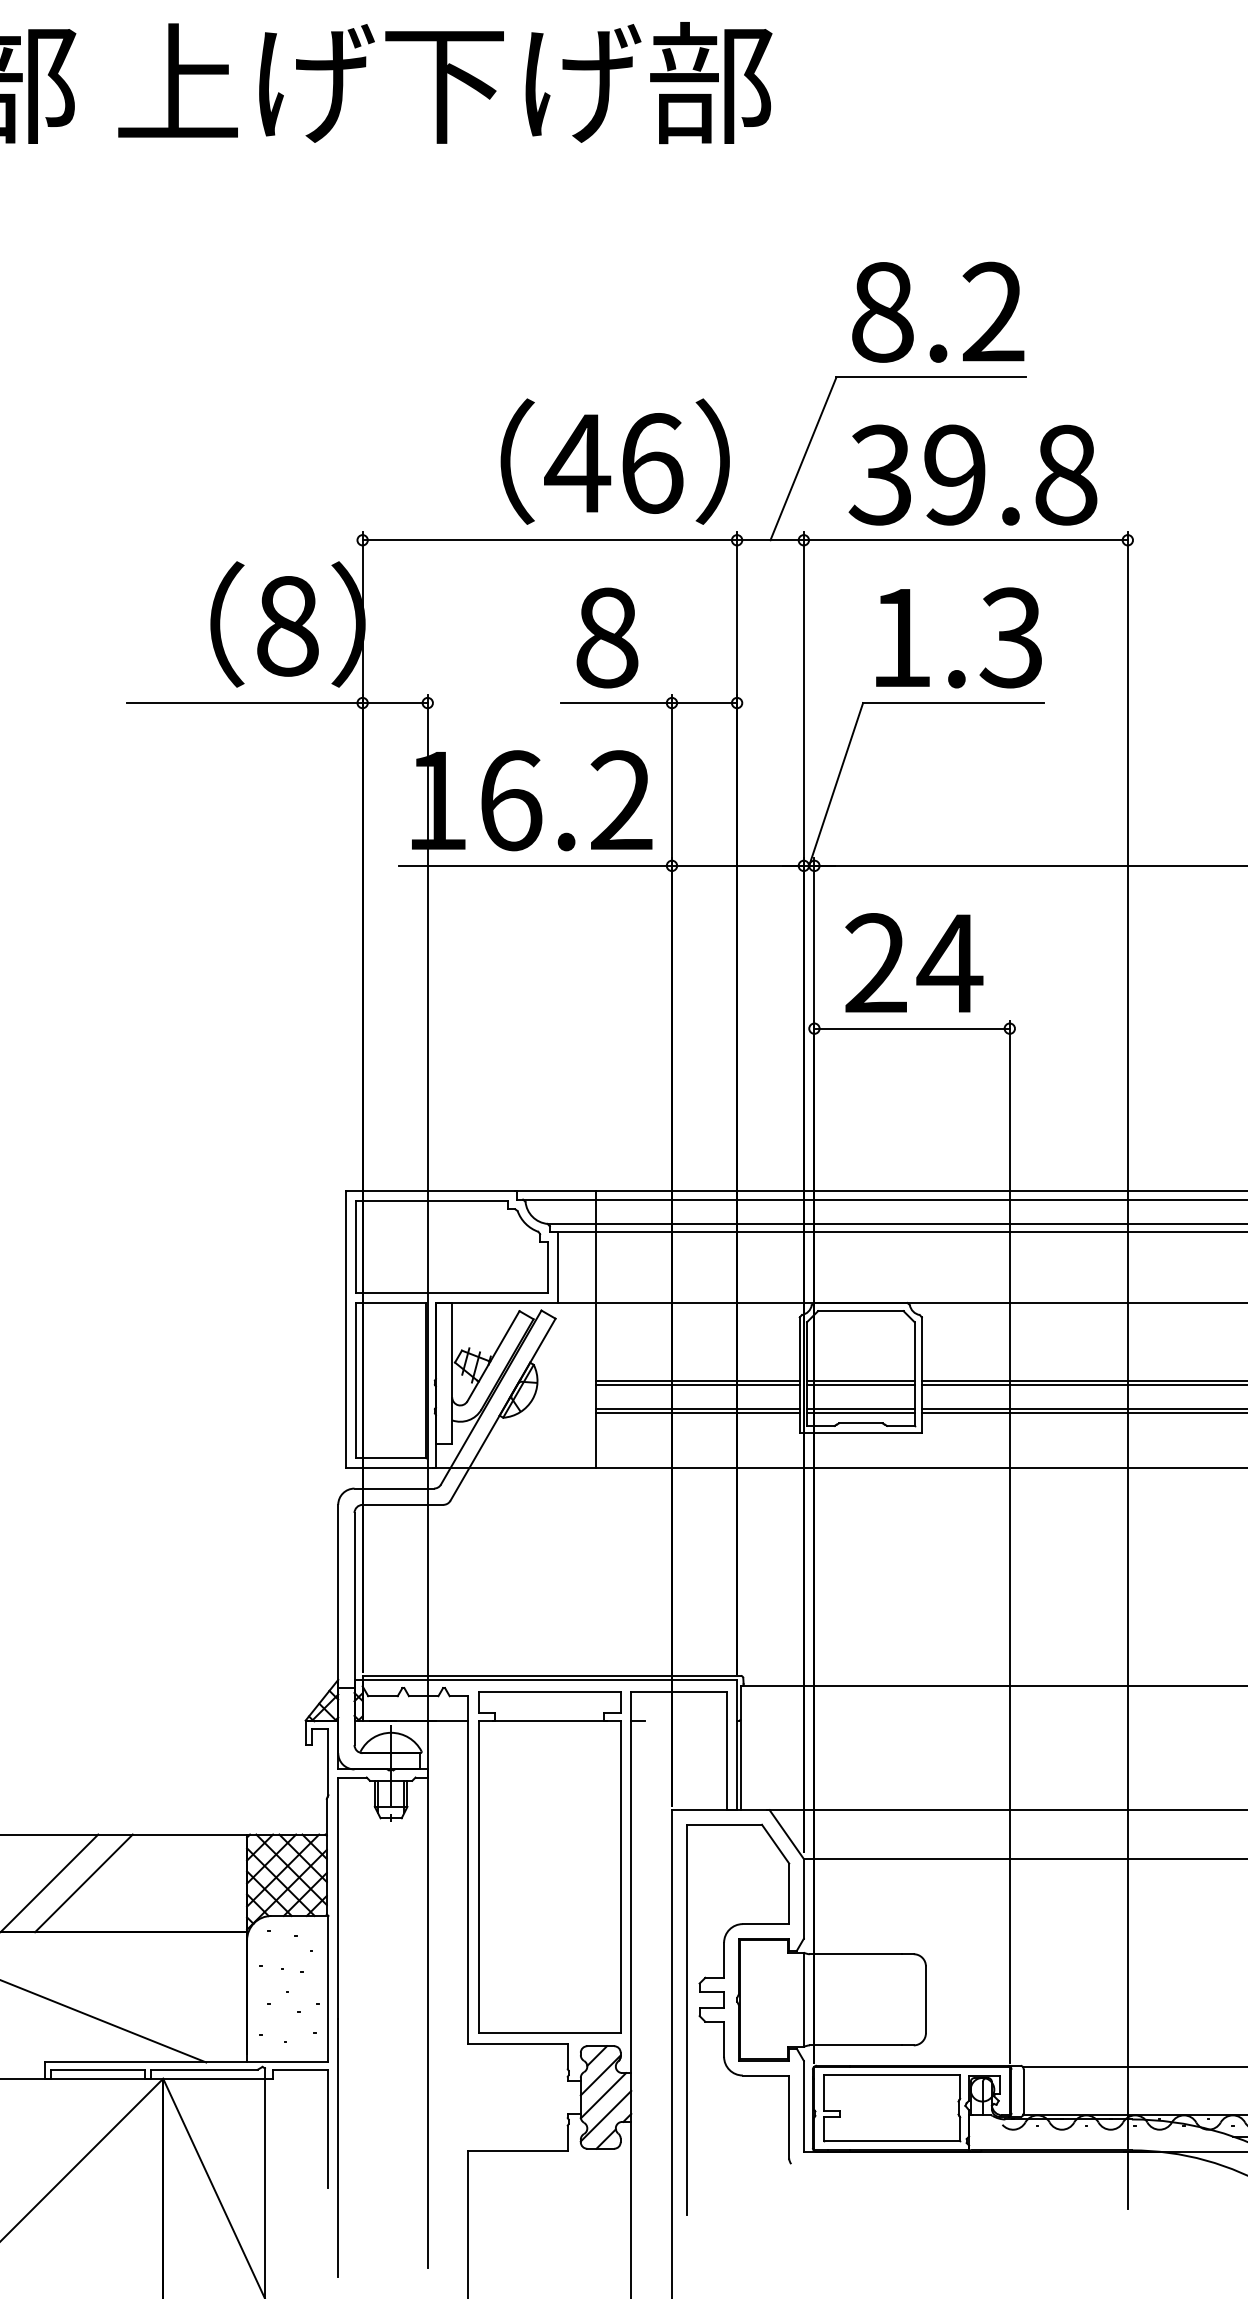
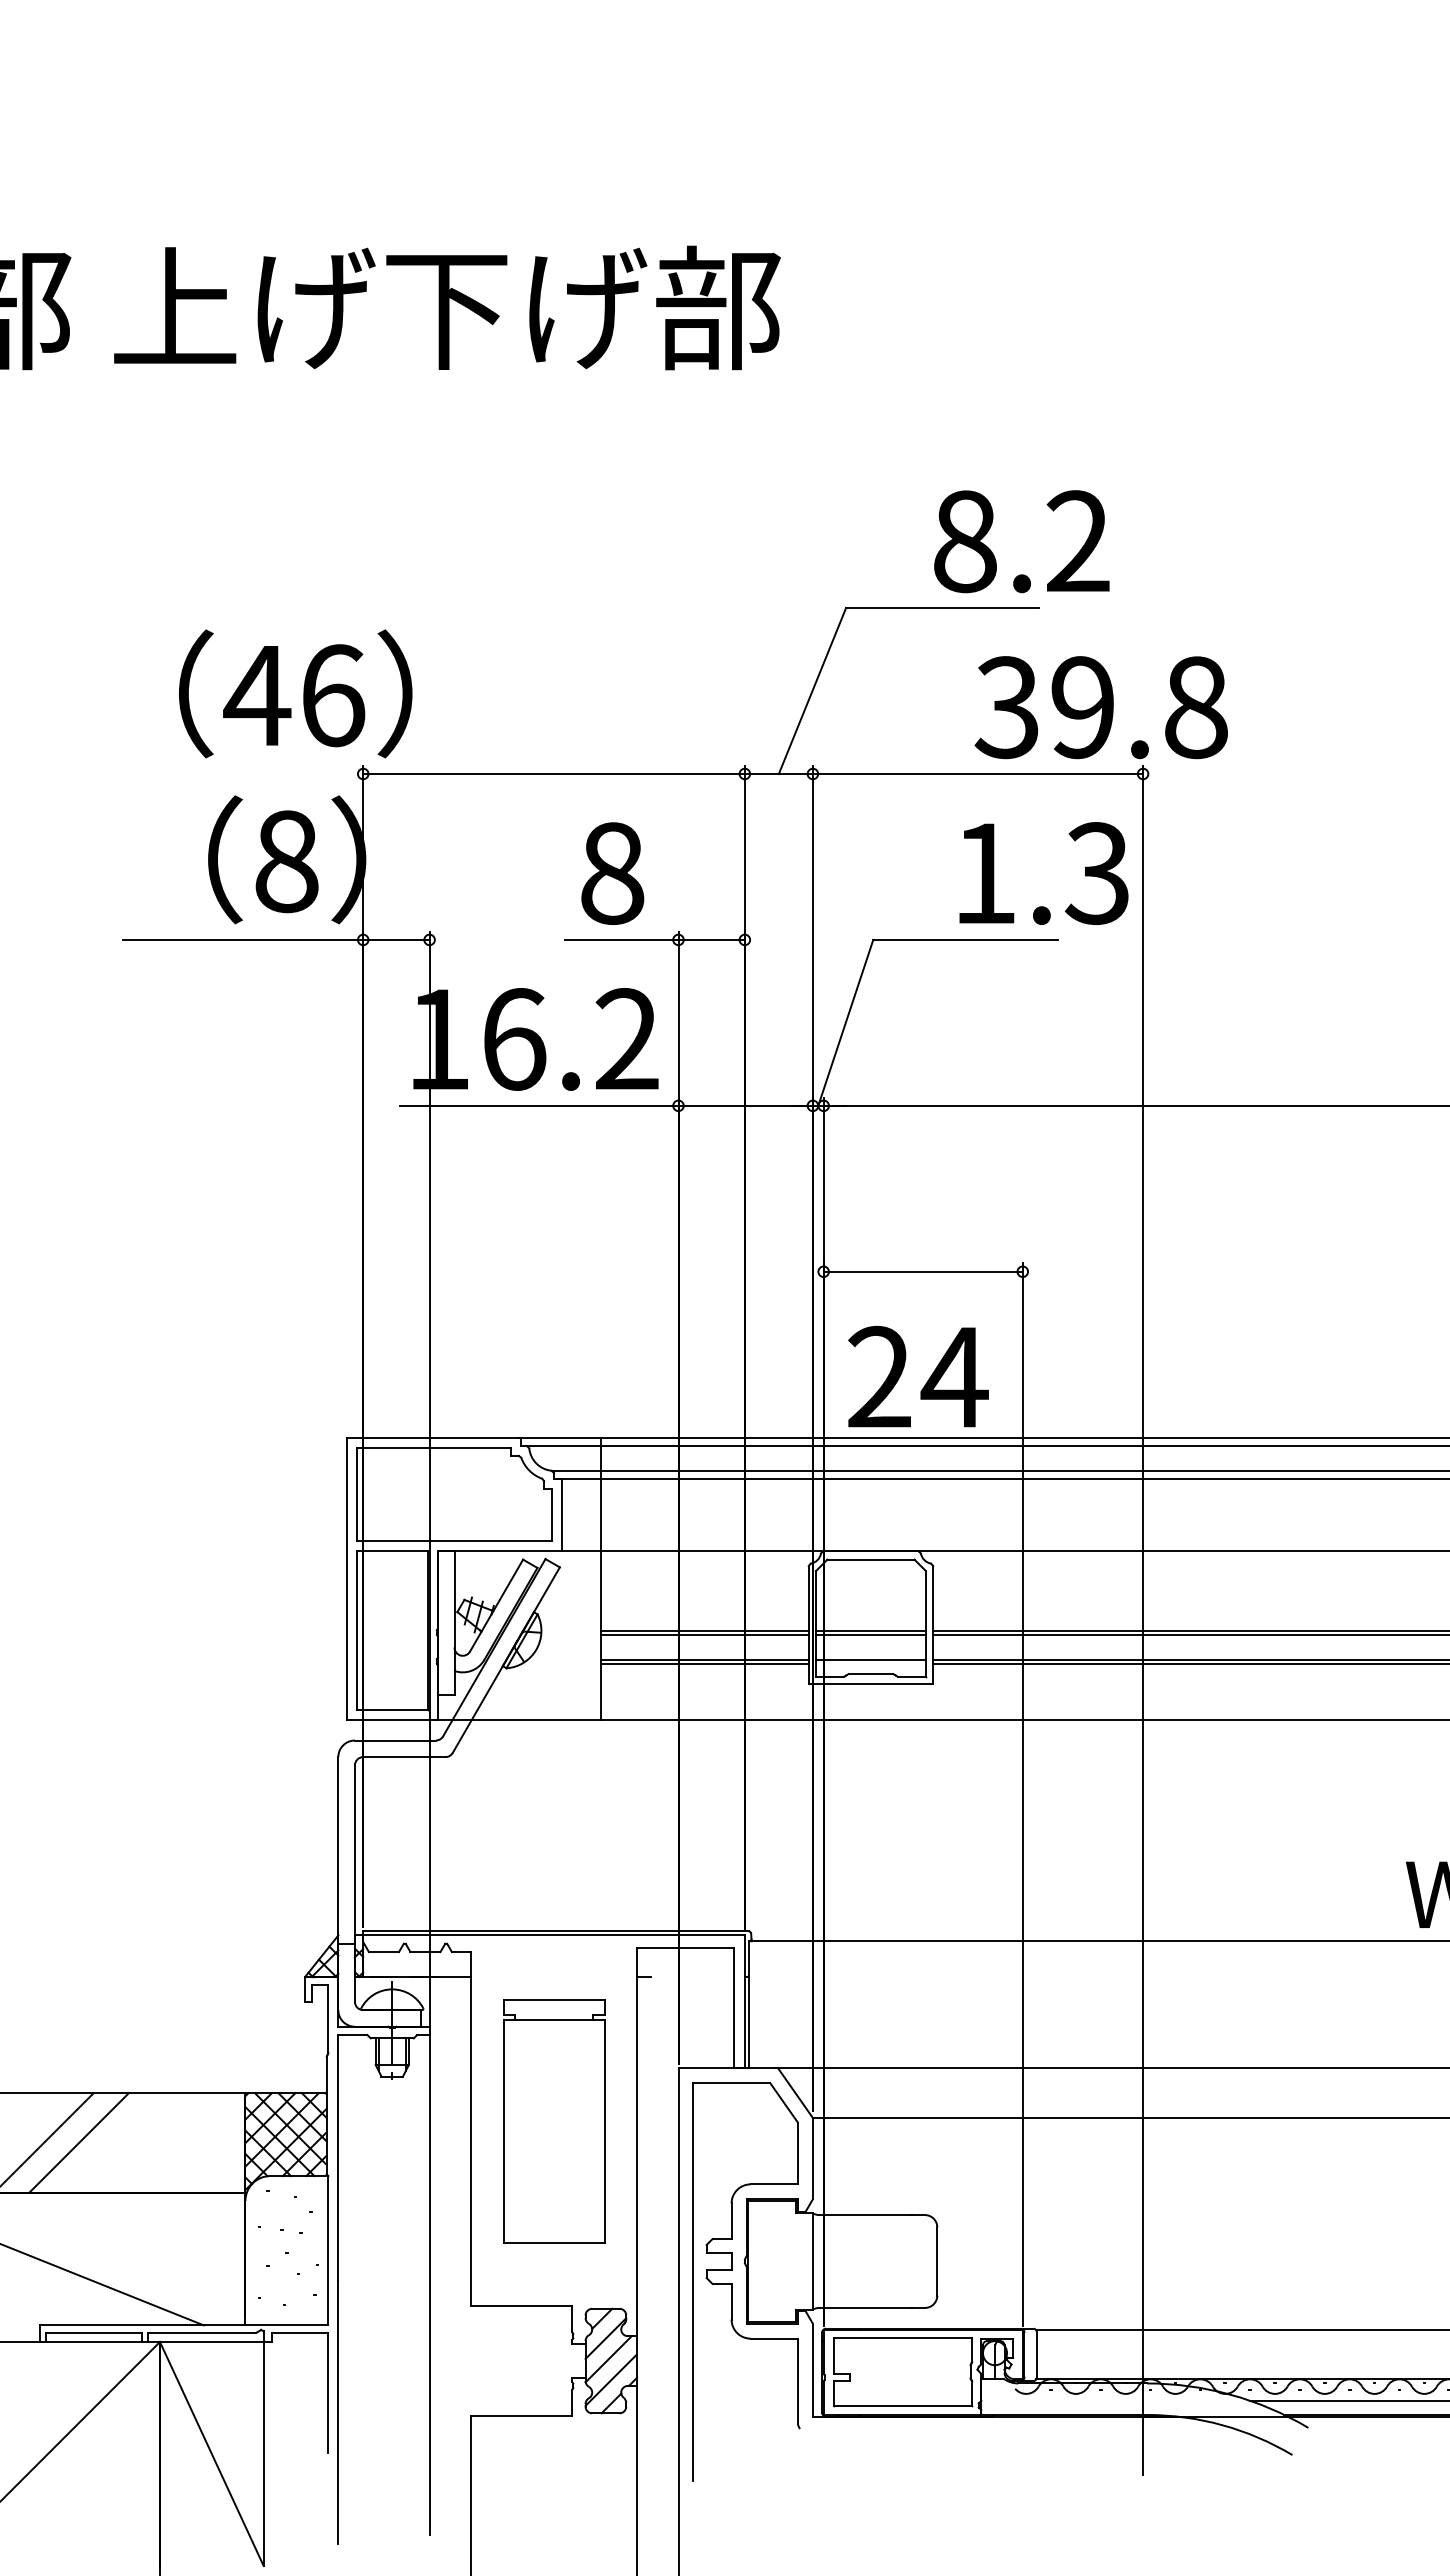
text: (937, 312) -> (1021, 541), moved
text: (615, 461) -> (295, 693), moved
text: (972, 475) -> (1100, 707), moved
text: (958, 637) -> (1043, 873), moved
text: (914, 962) -> (918, 1376), moved
line: (860, 1413) -> (870, 1663), removed
part: (549, 1862) -> (553, 2121), size x0.7

